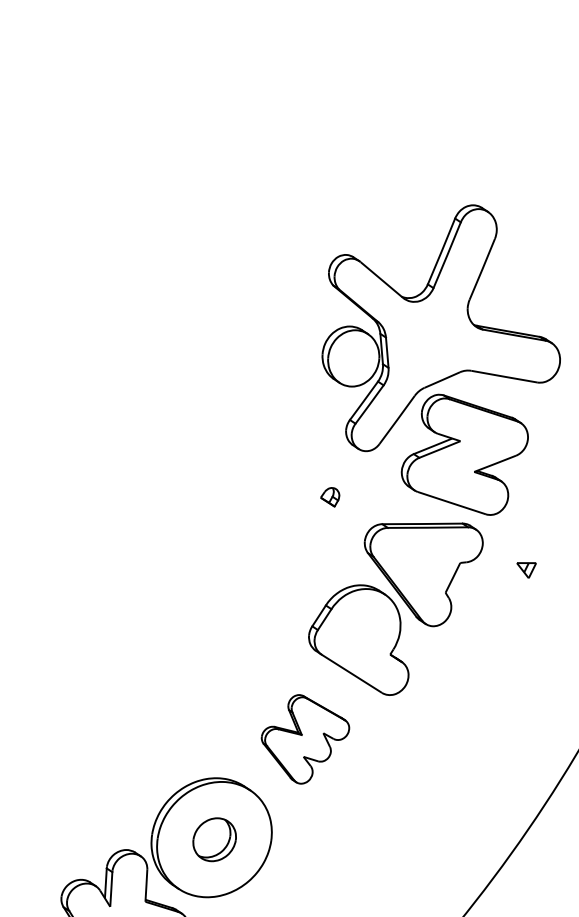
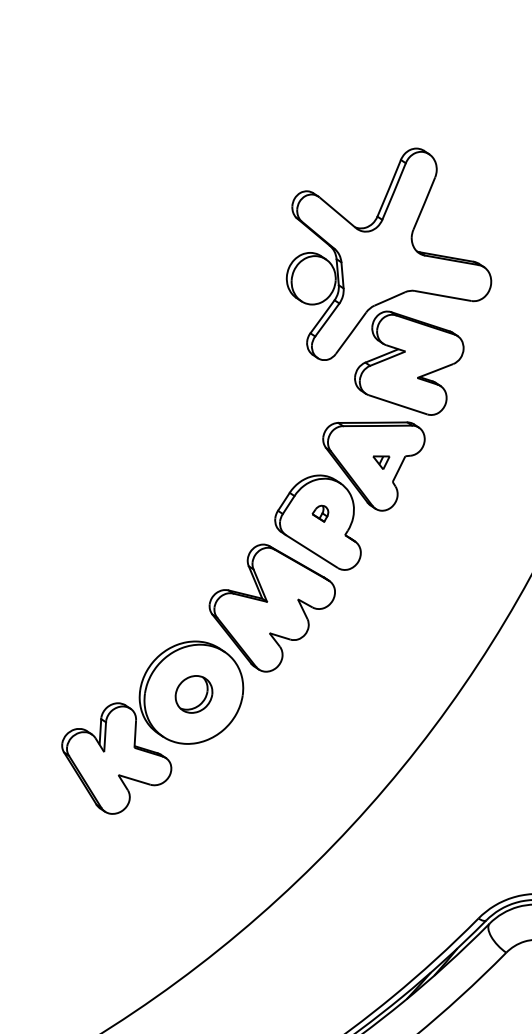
part: (330, 496) -> (320, 513), moved
part: (526, 570) -> (381, 462), moved
part: (304, 738) -> (271, 607), size x1.67

